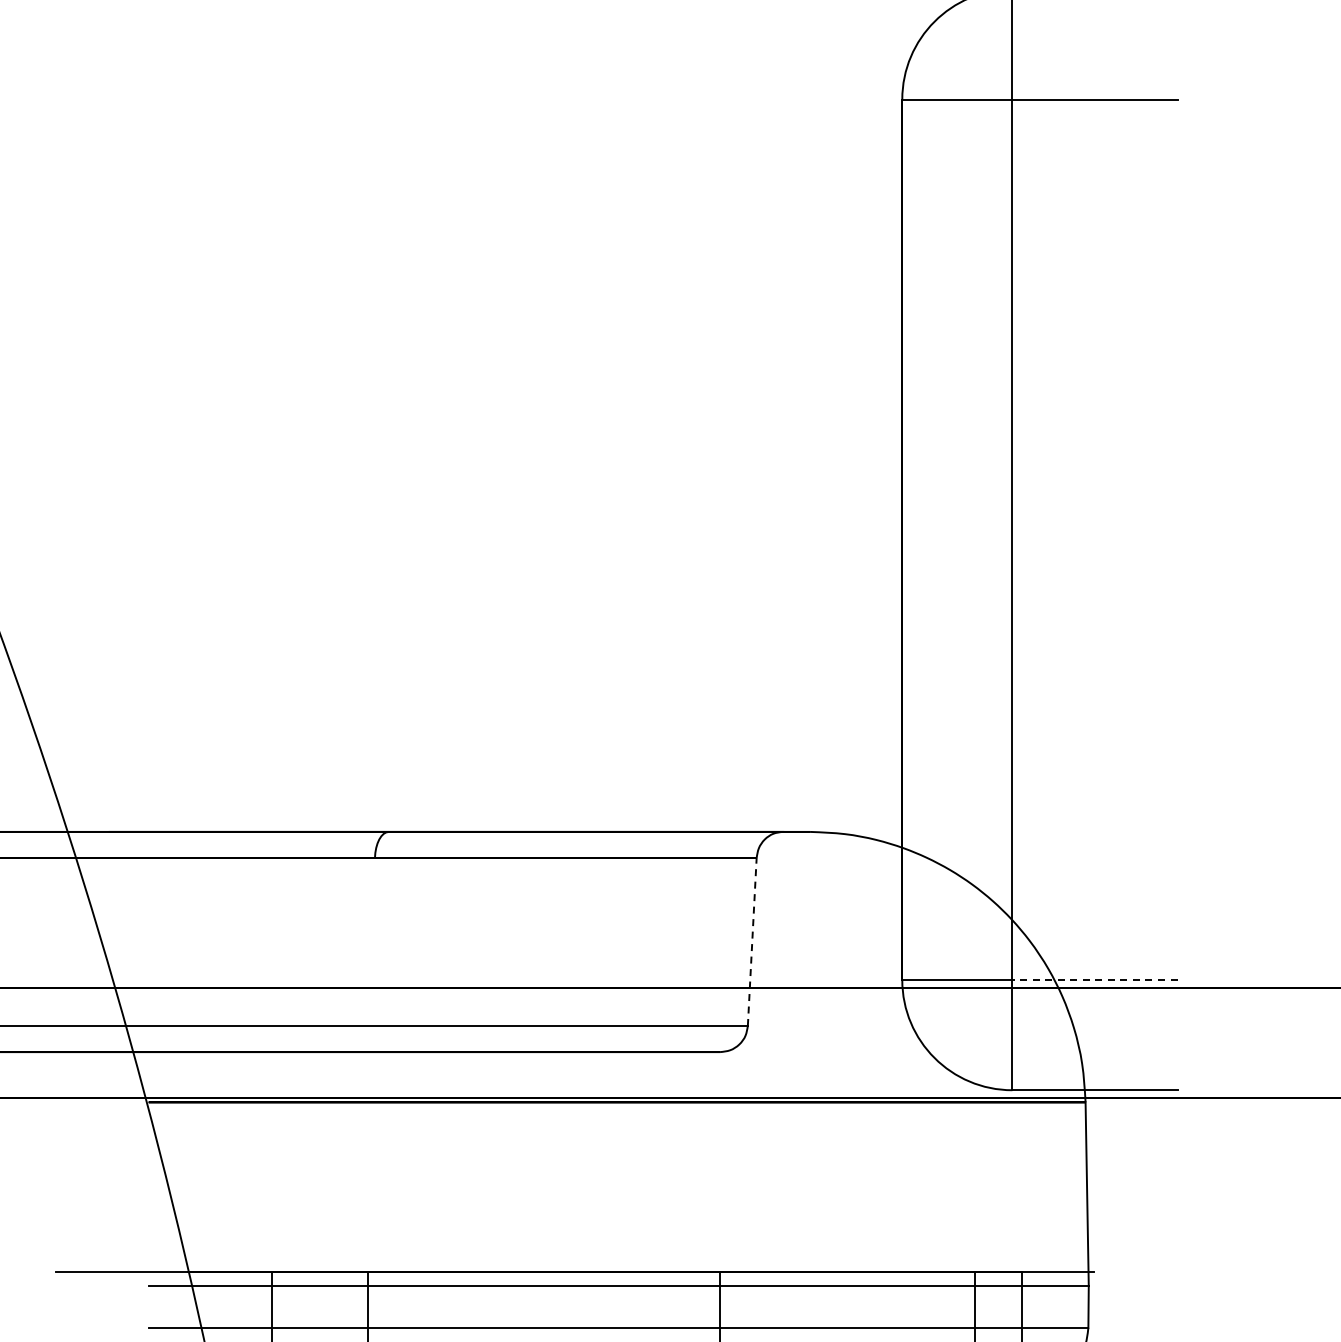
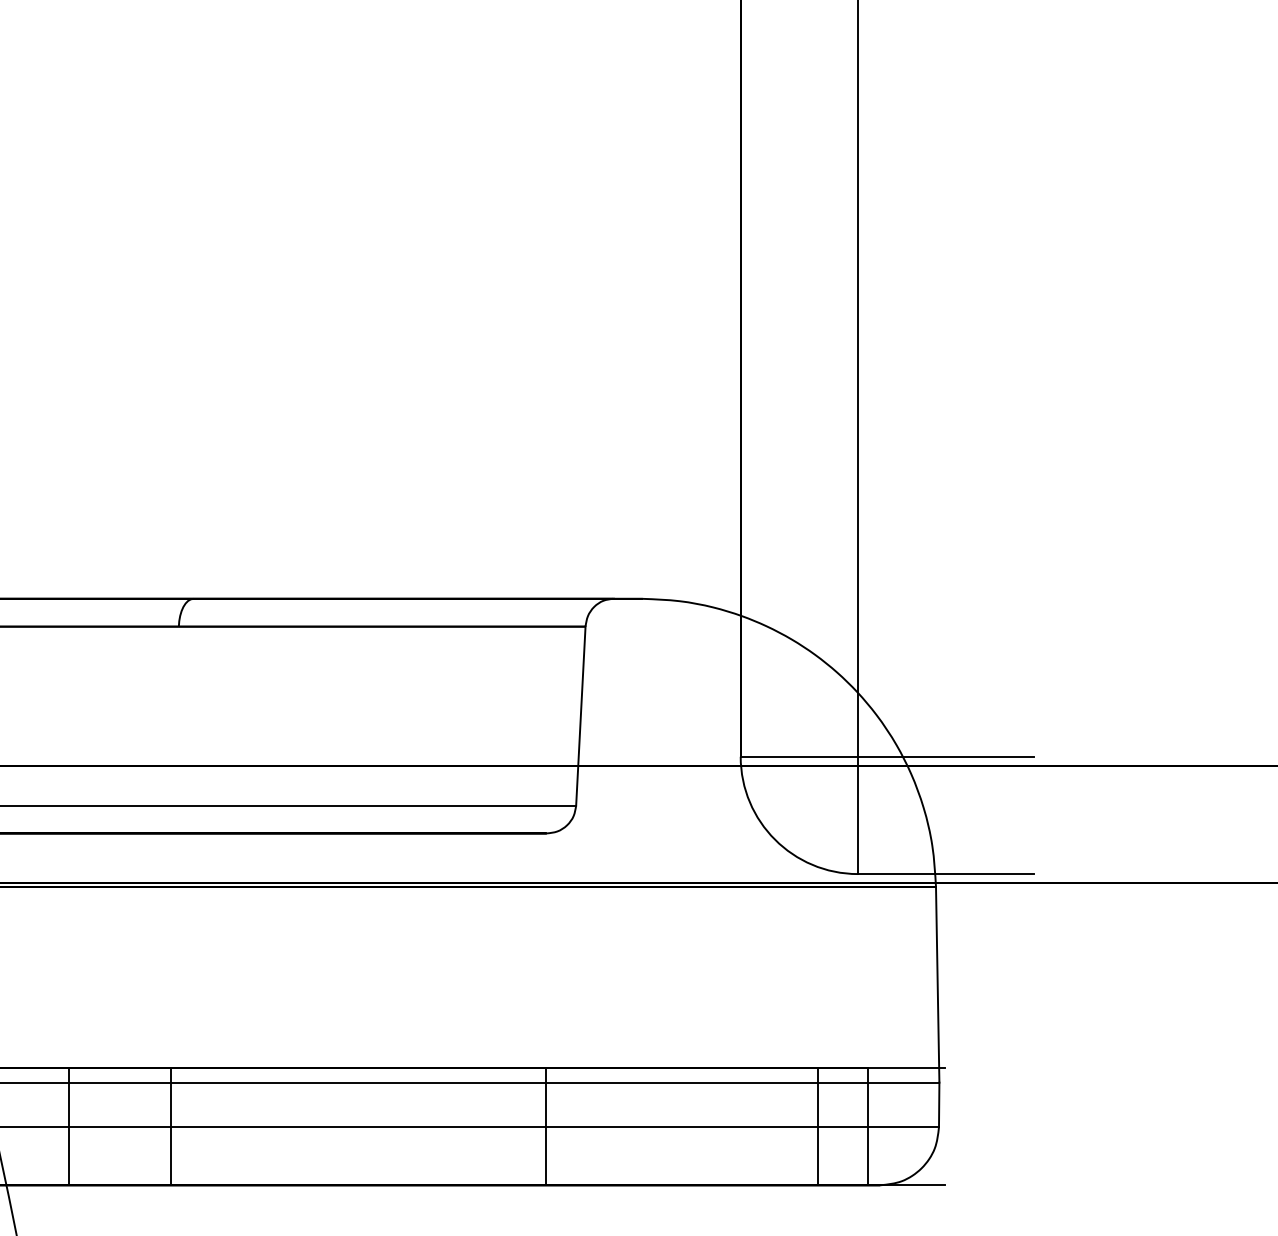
line: (752, 941) -> (581, 715), dashed -> solid
line: (1094, 980) -> (945, 757), dashed -> solid

